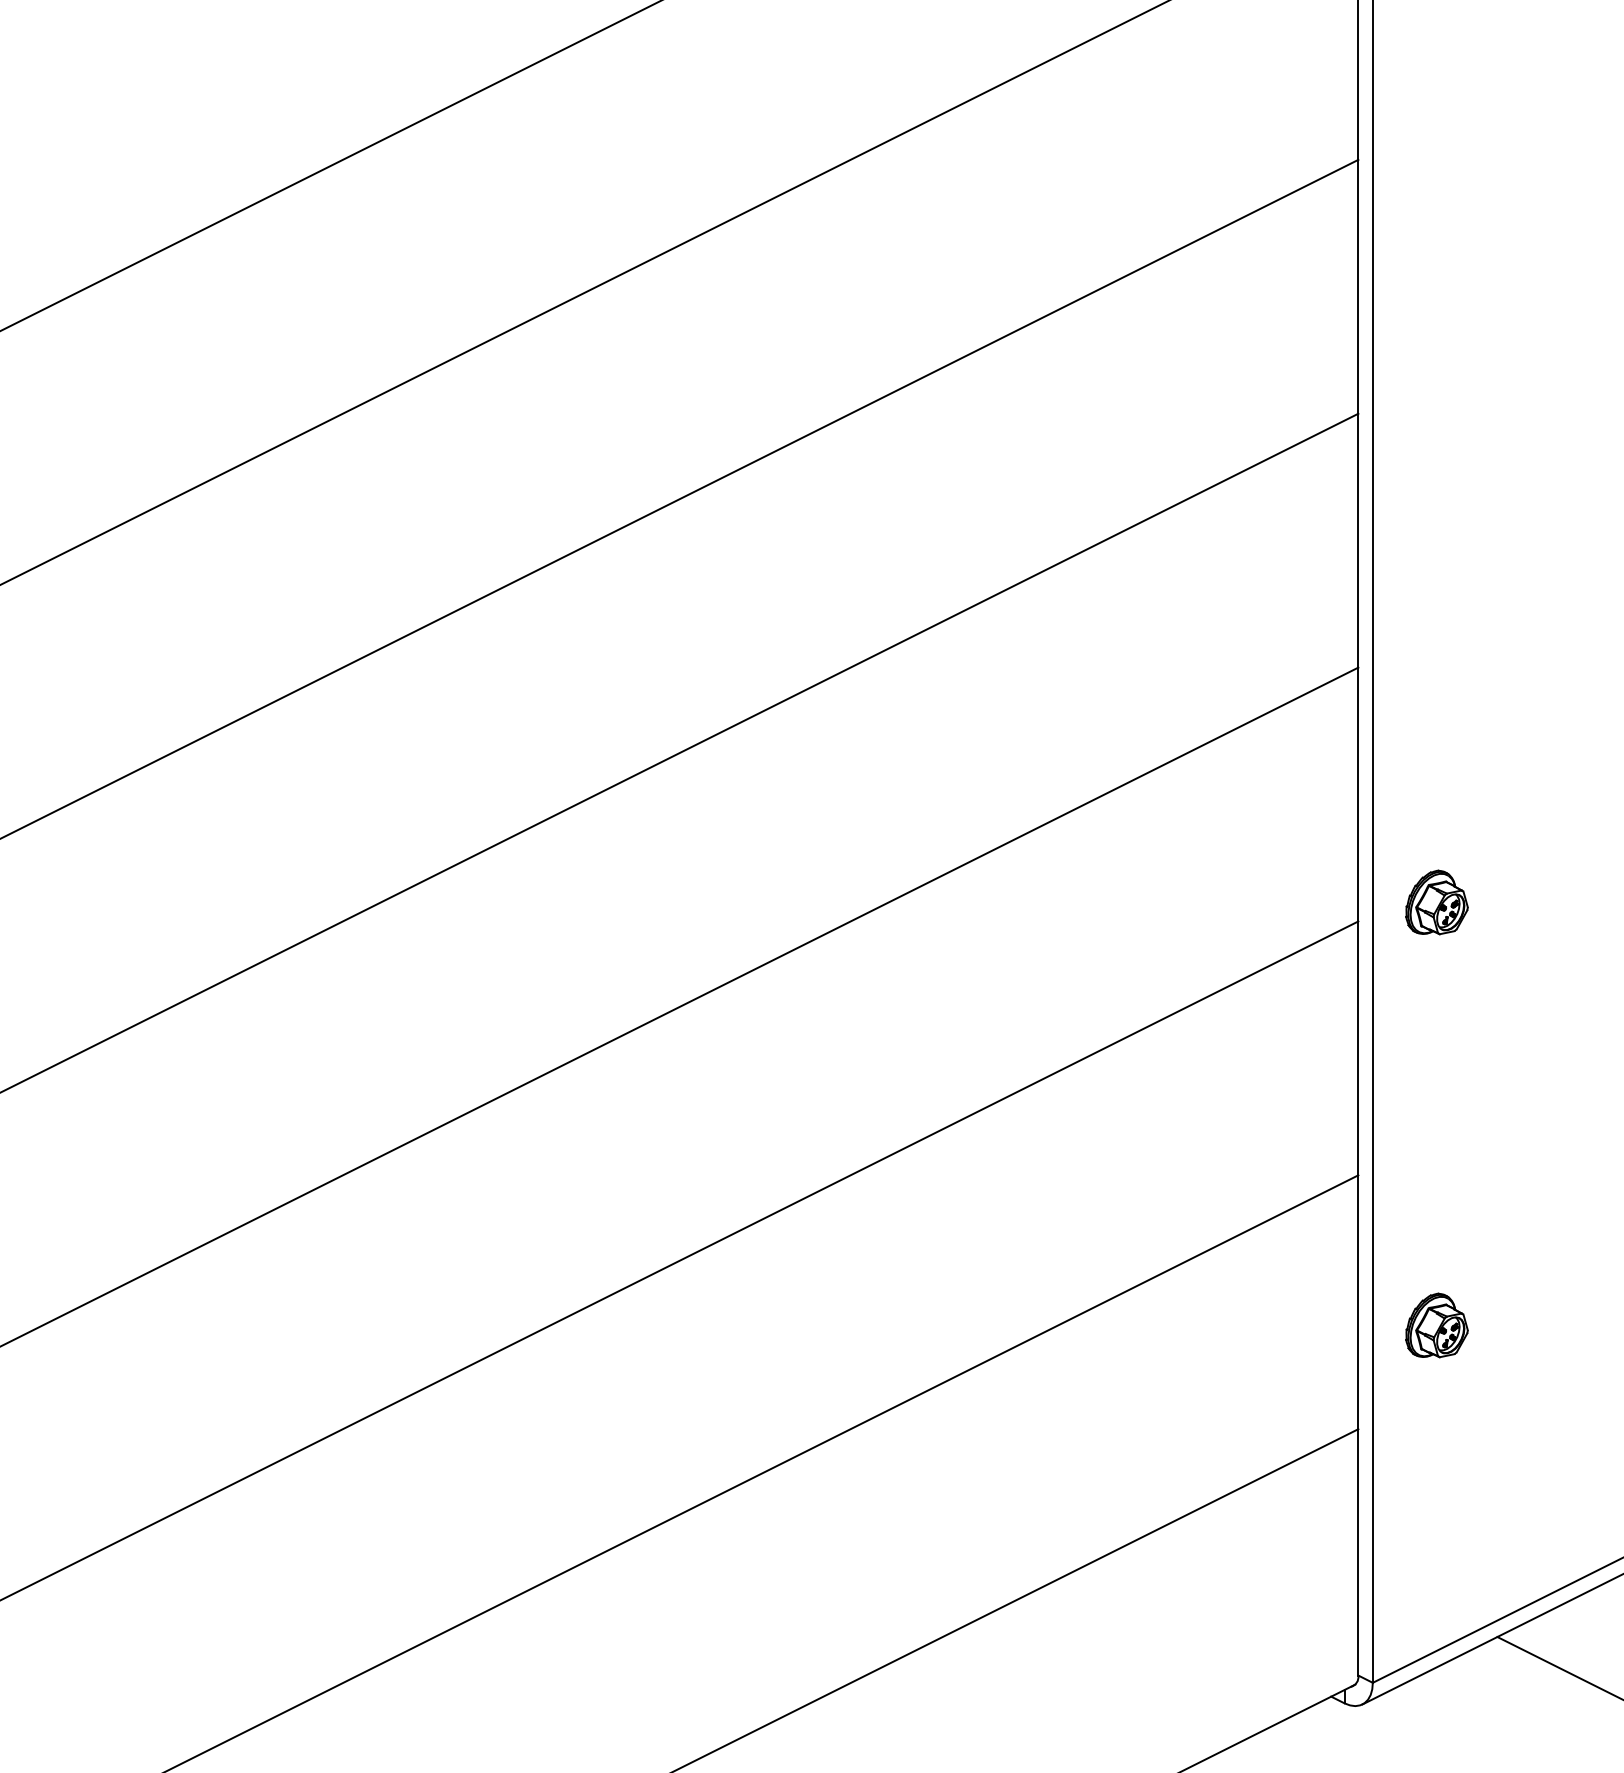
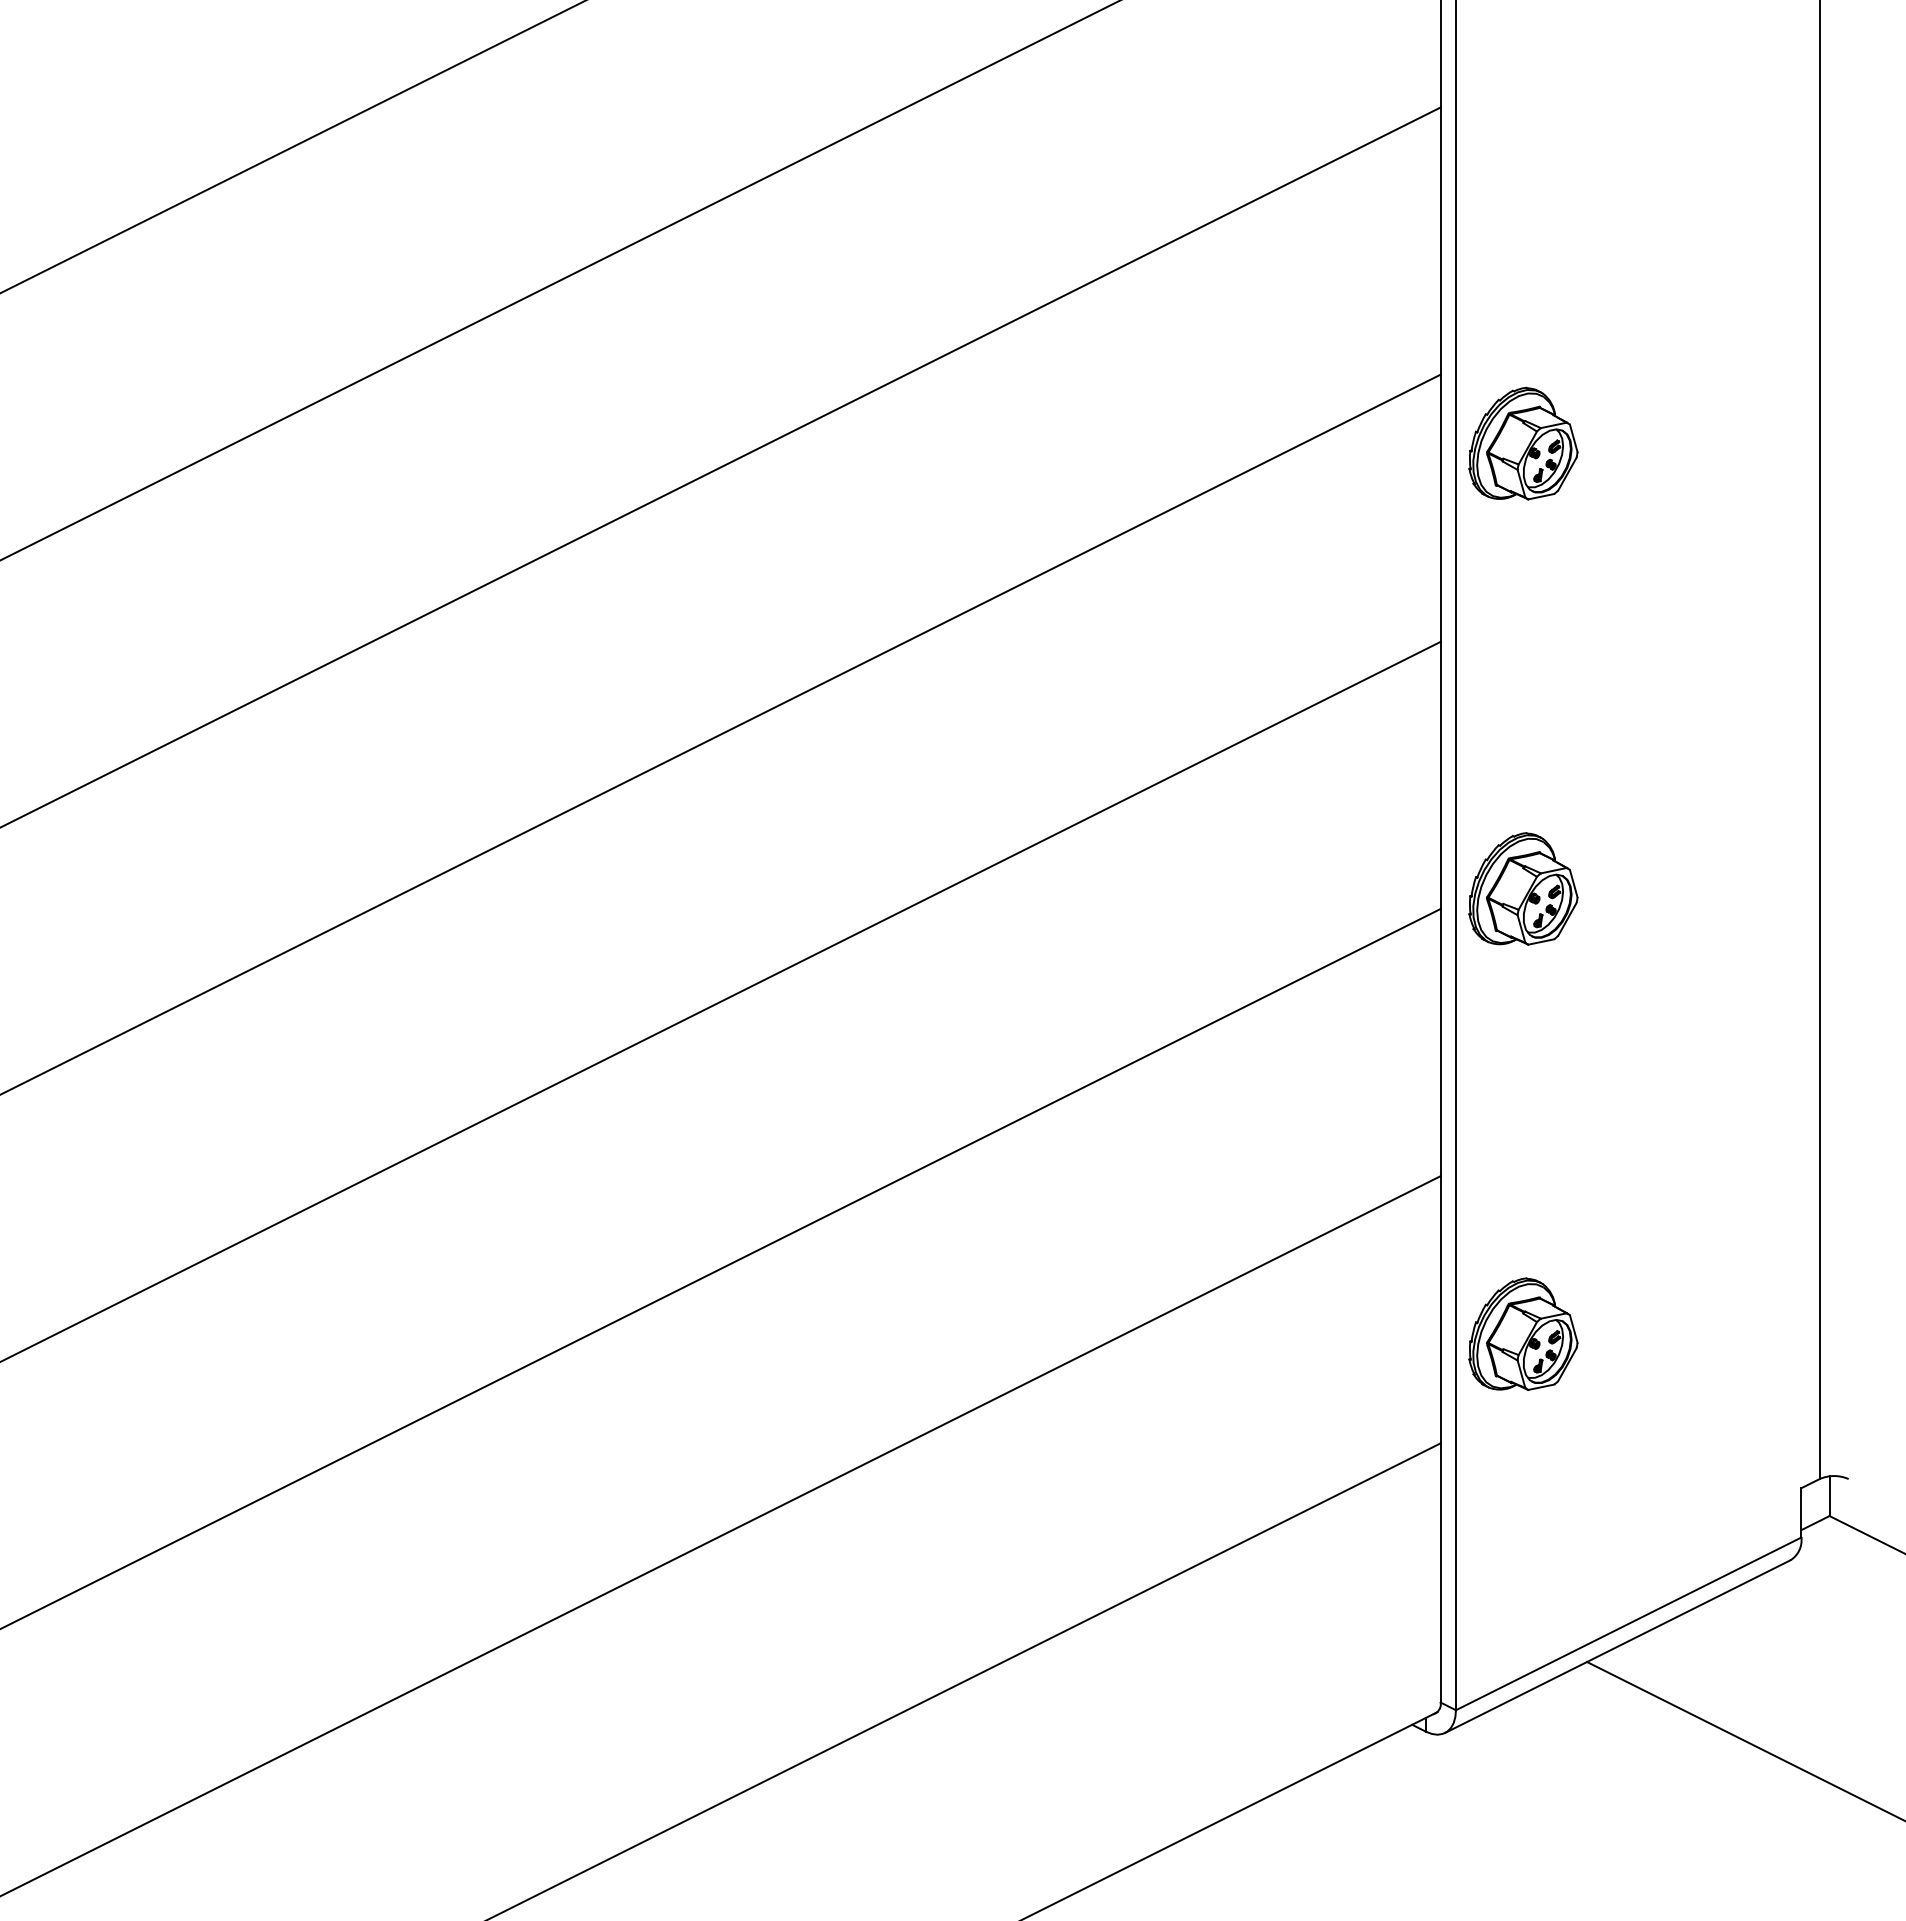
part: (1437, 479) -> (1523, 443), added
part: (1437, 902) -> (1523, 888), size x1.67
part: (1437, 1324) -> (1523, 1333), size x1.67

